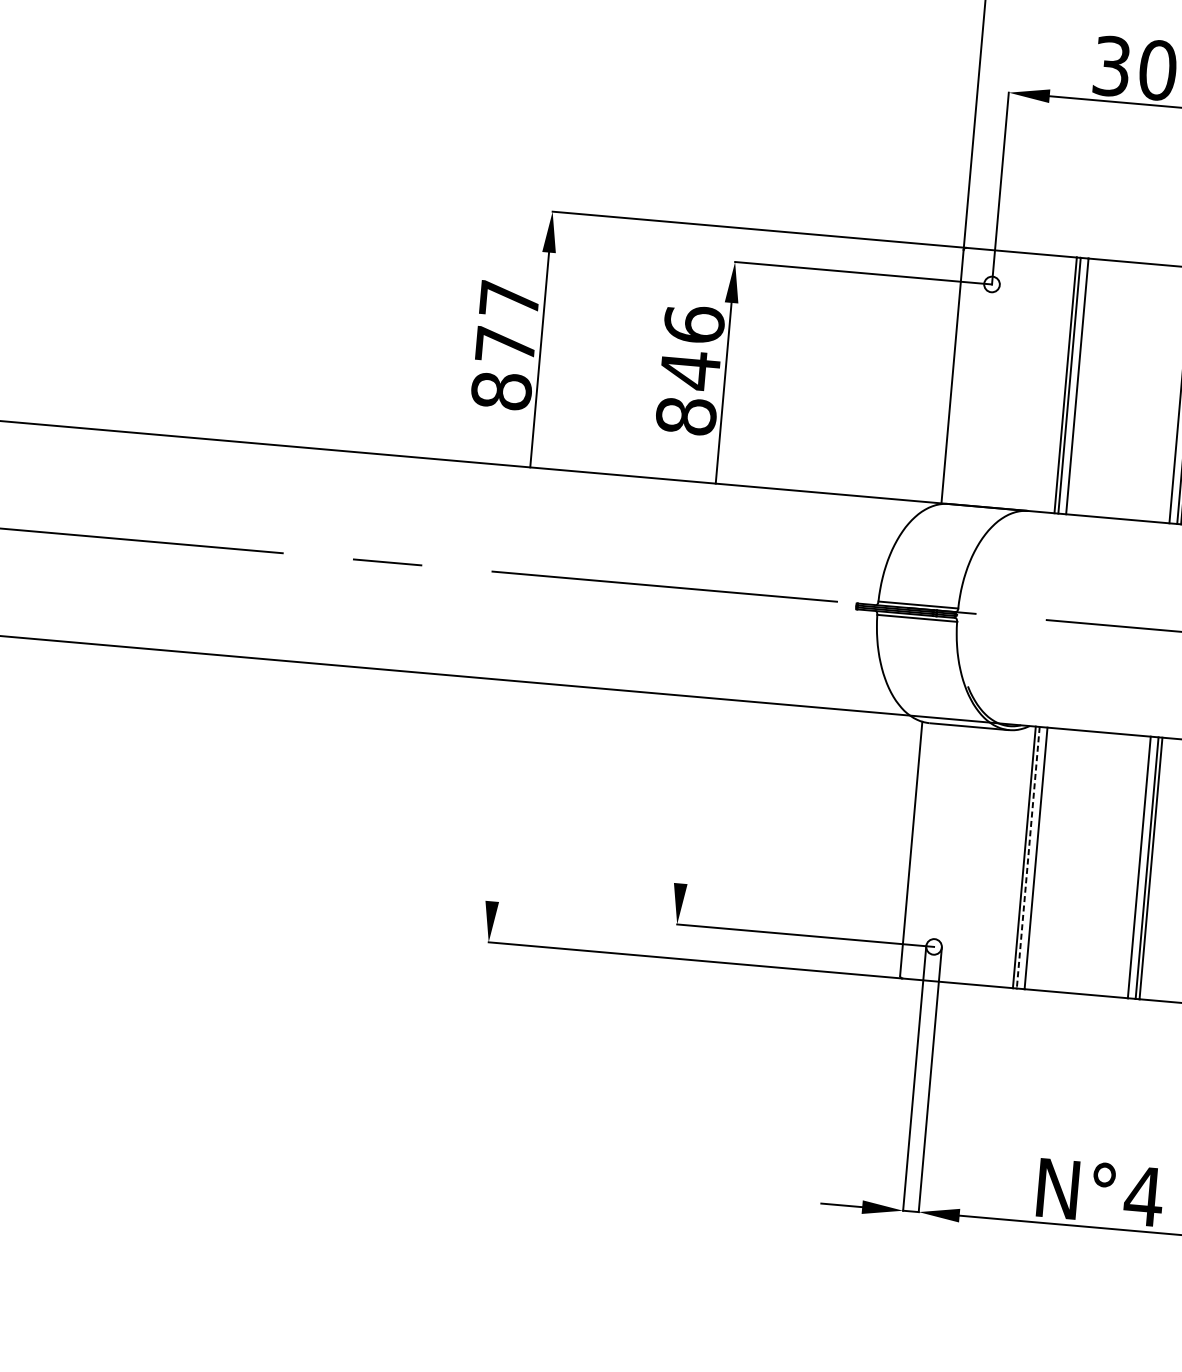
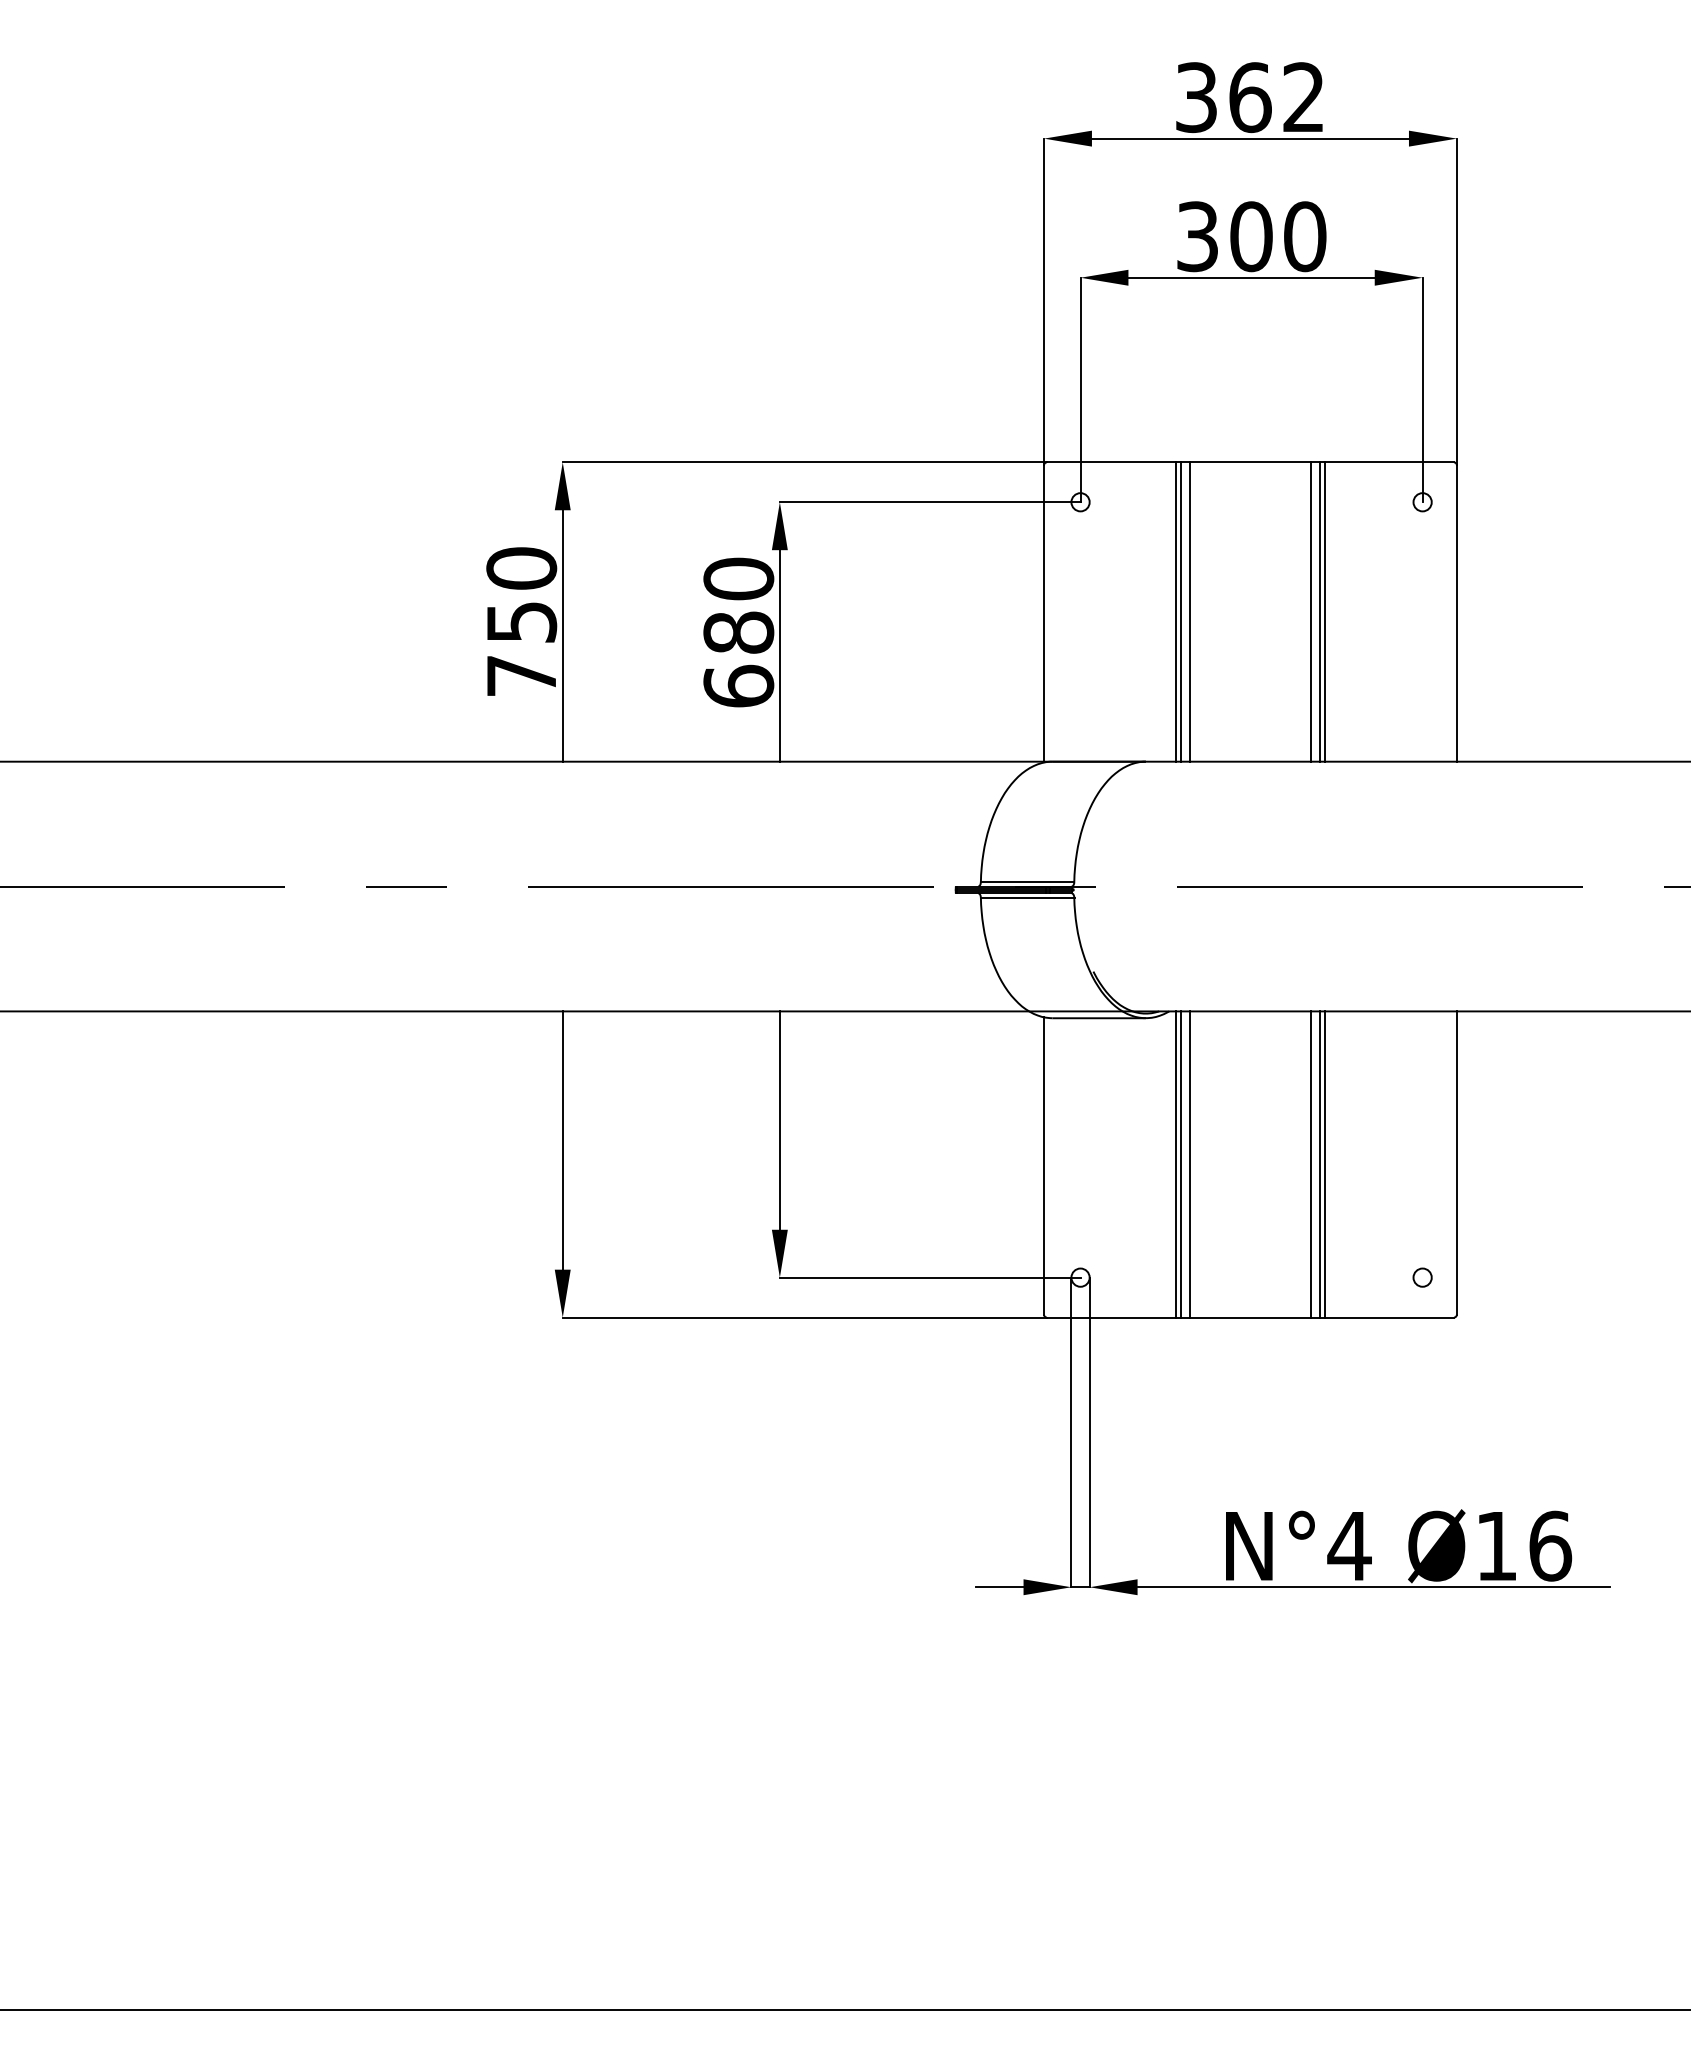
text: (505, 344) -> (521, 621), 877 -> 750
text: (690, 370) -> (738, 632), 846 -> 680
line: (688, 790) -> (779, 1120), added
line: (501, 791) -> (562, 1140), added
line: (1027, 857) -> (1180, 1164), dashed -> solid

